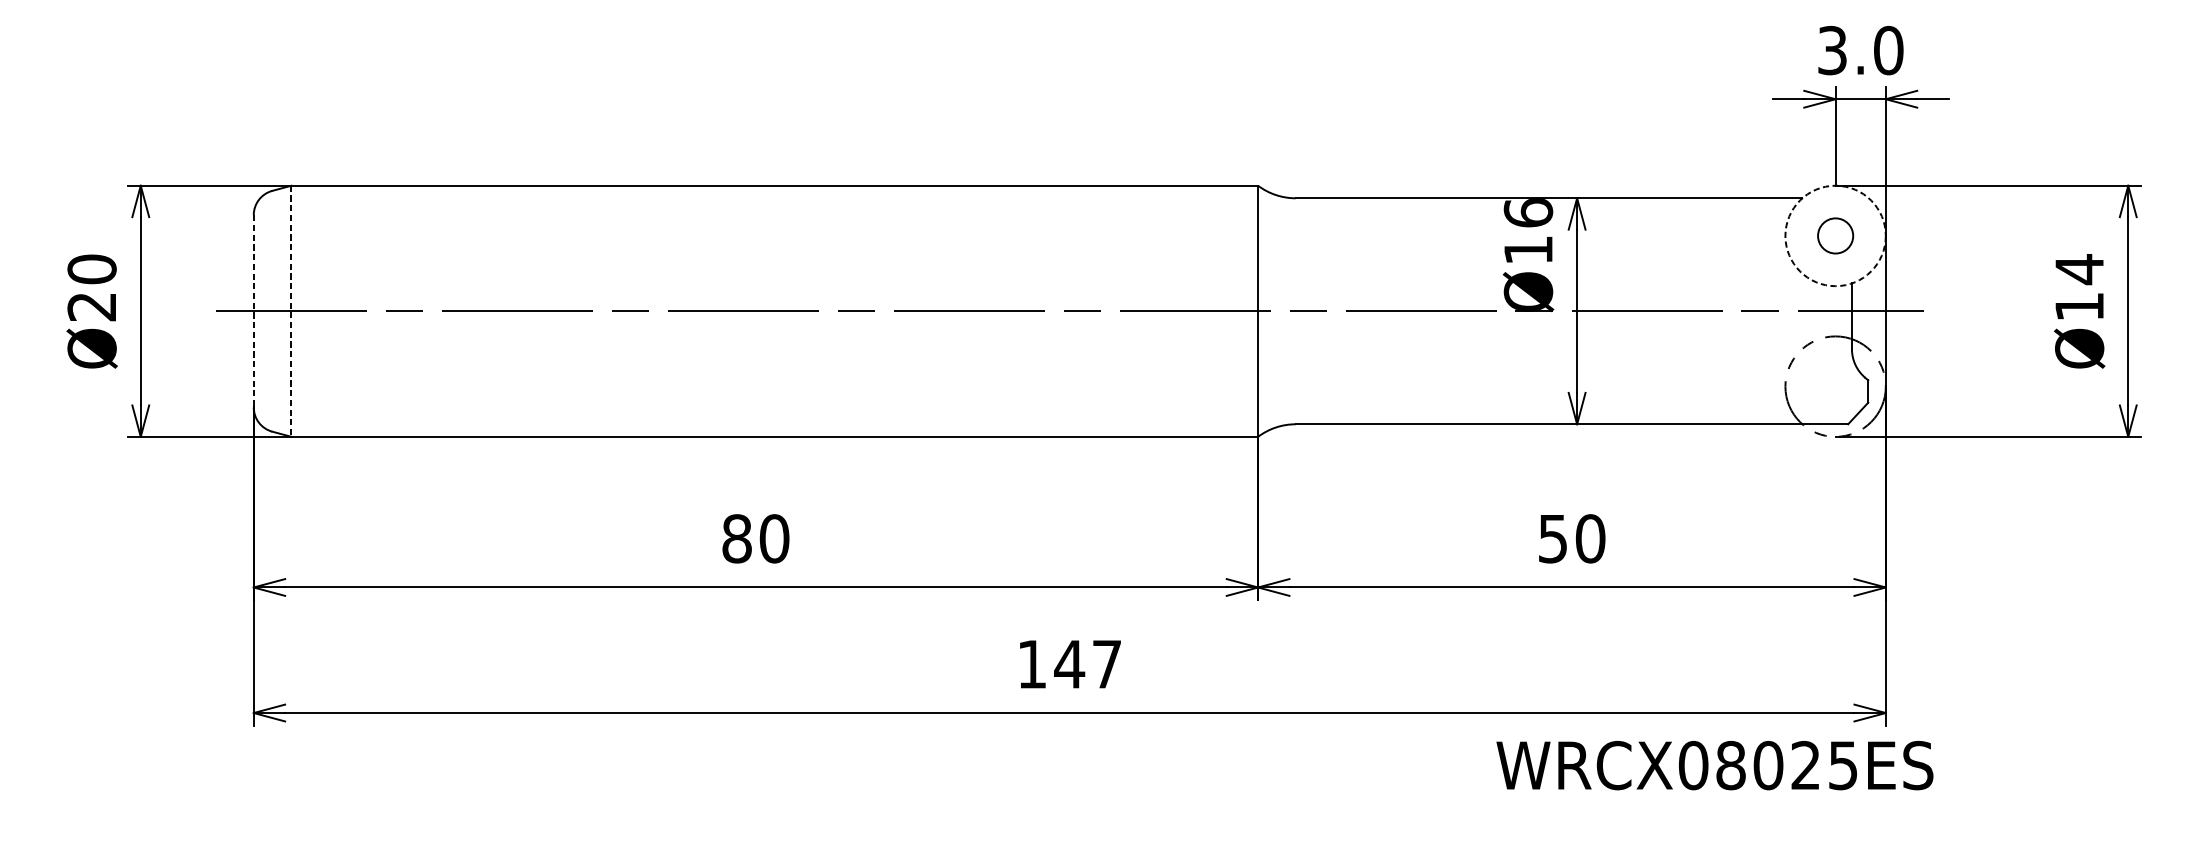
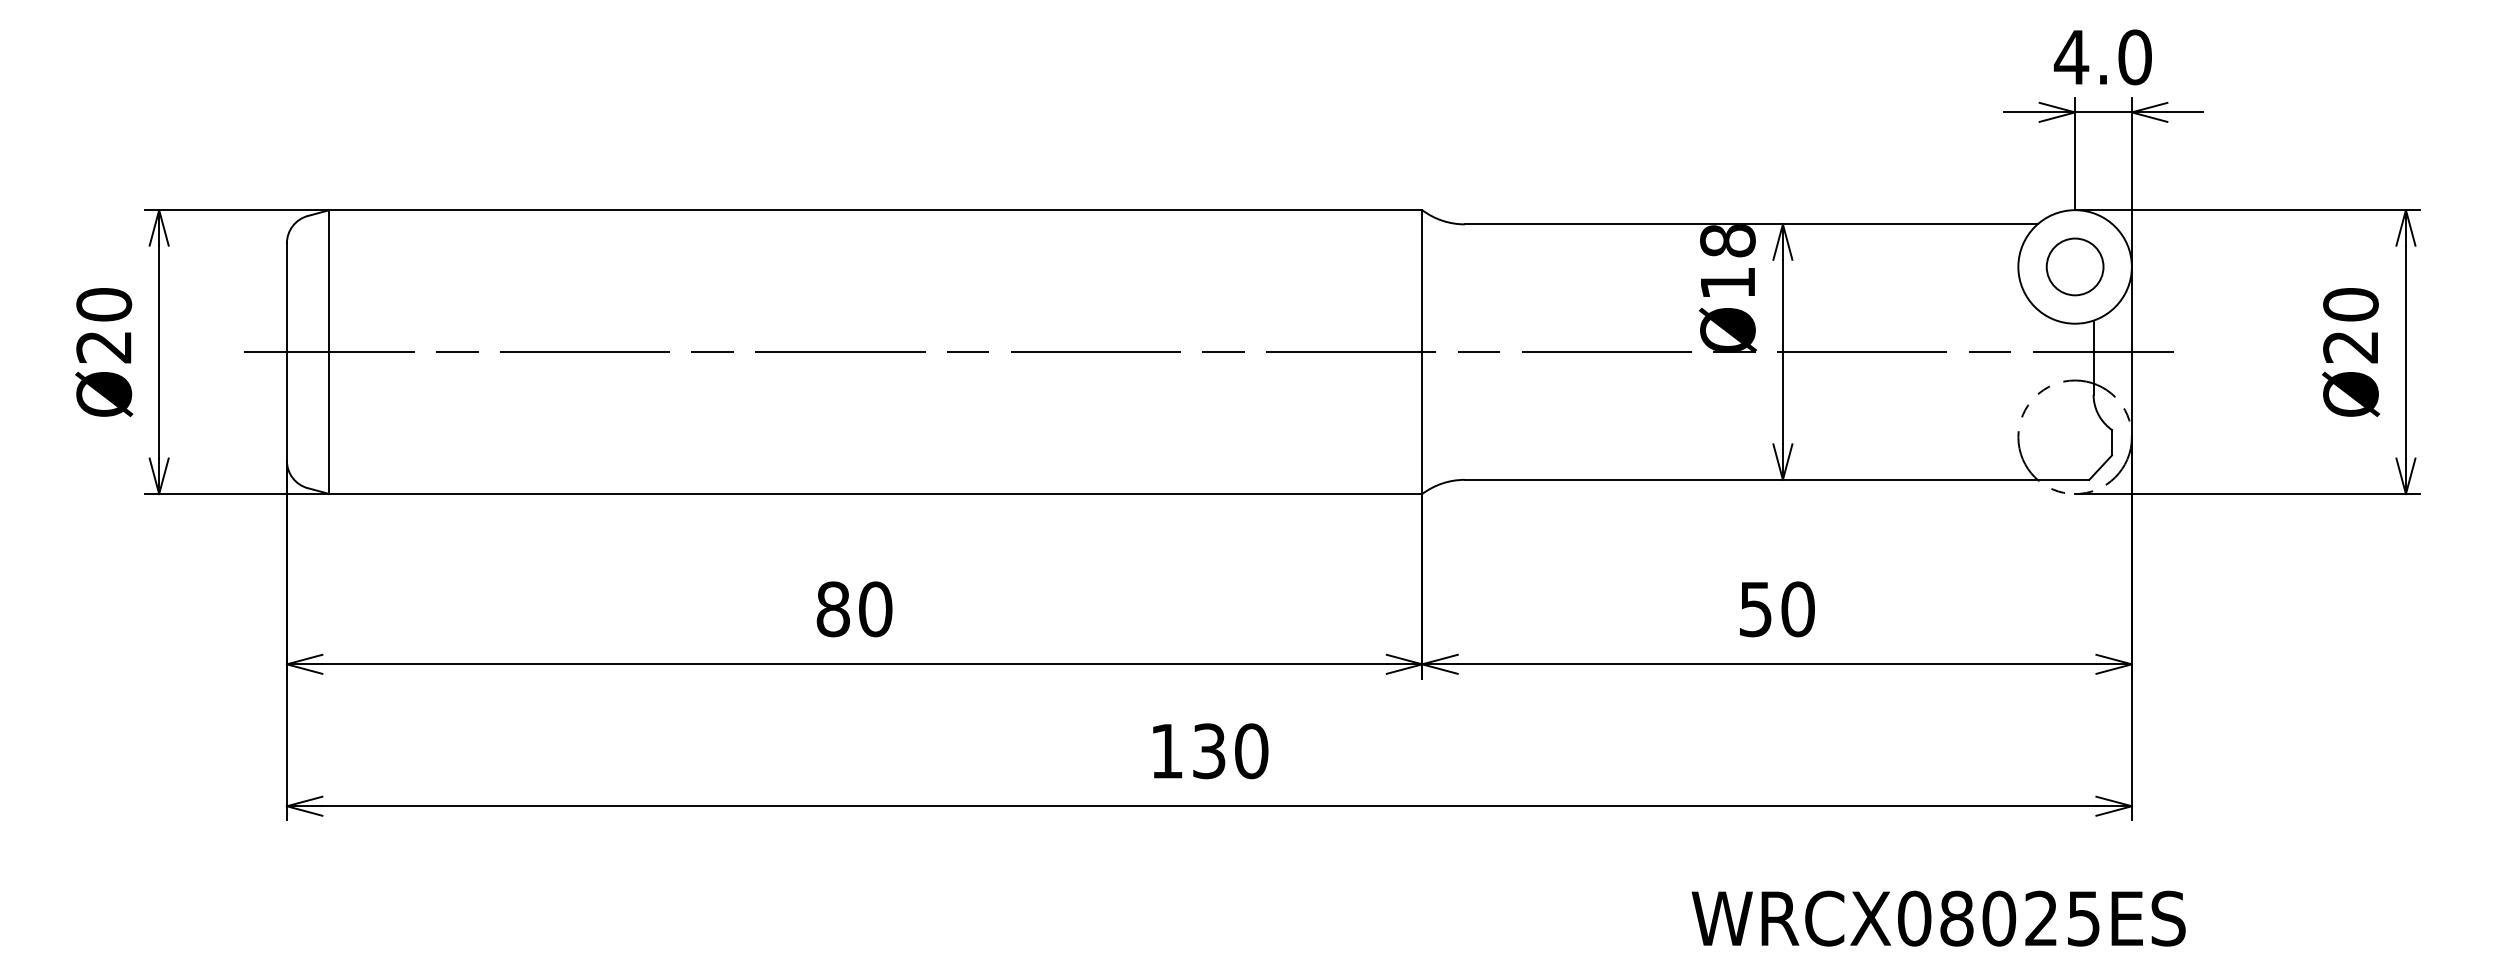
text: (1832, 50) -> (2071, 57), 3.0 -> 4.0
text: (1528, 213) -> (1727, 241), Ø16 -> Ø18
circle: (1835, 235) -> (2074, 266), dashed -> solid
circle: (1835, 235) -> (2074, 266), size x1.43
text: (2079, 287) -> (2350, 325), Ø14 -> Ø20
line: (253, 311) -> (286, 352), dashed -> solid
line: (291, 311) -> (329, 352), dashed -> solid
text: (1087, 664) -> (1229, 751), 147 -> 130
text: (1714, 765) -> (1938, 918), moved

